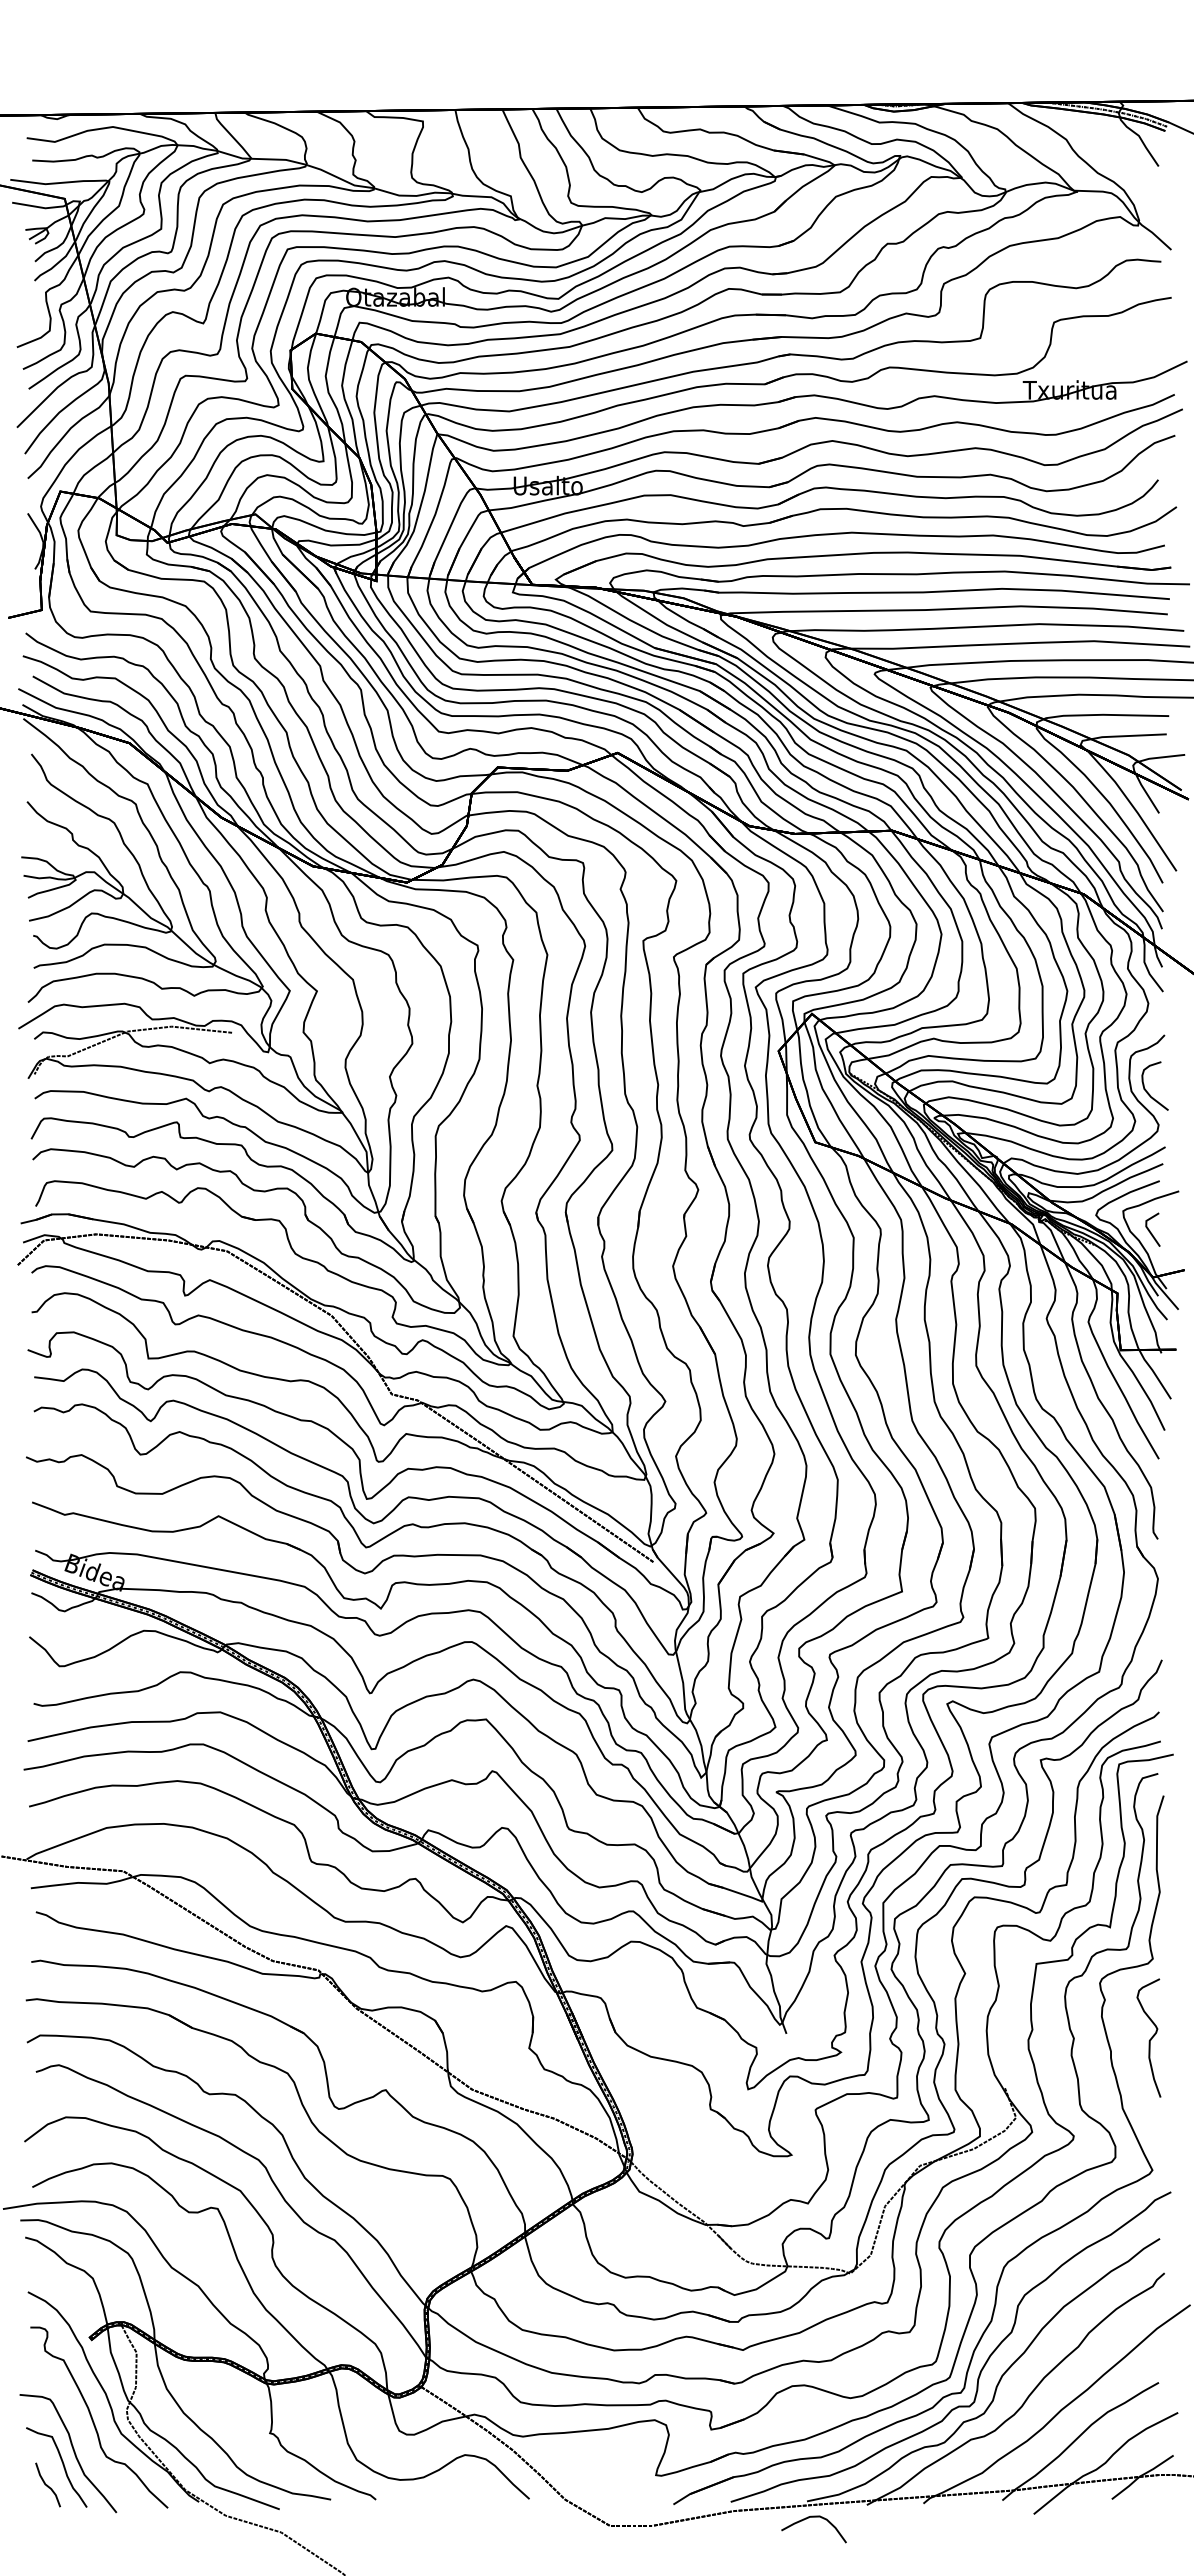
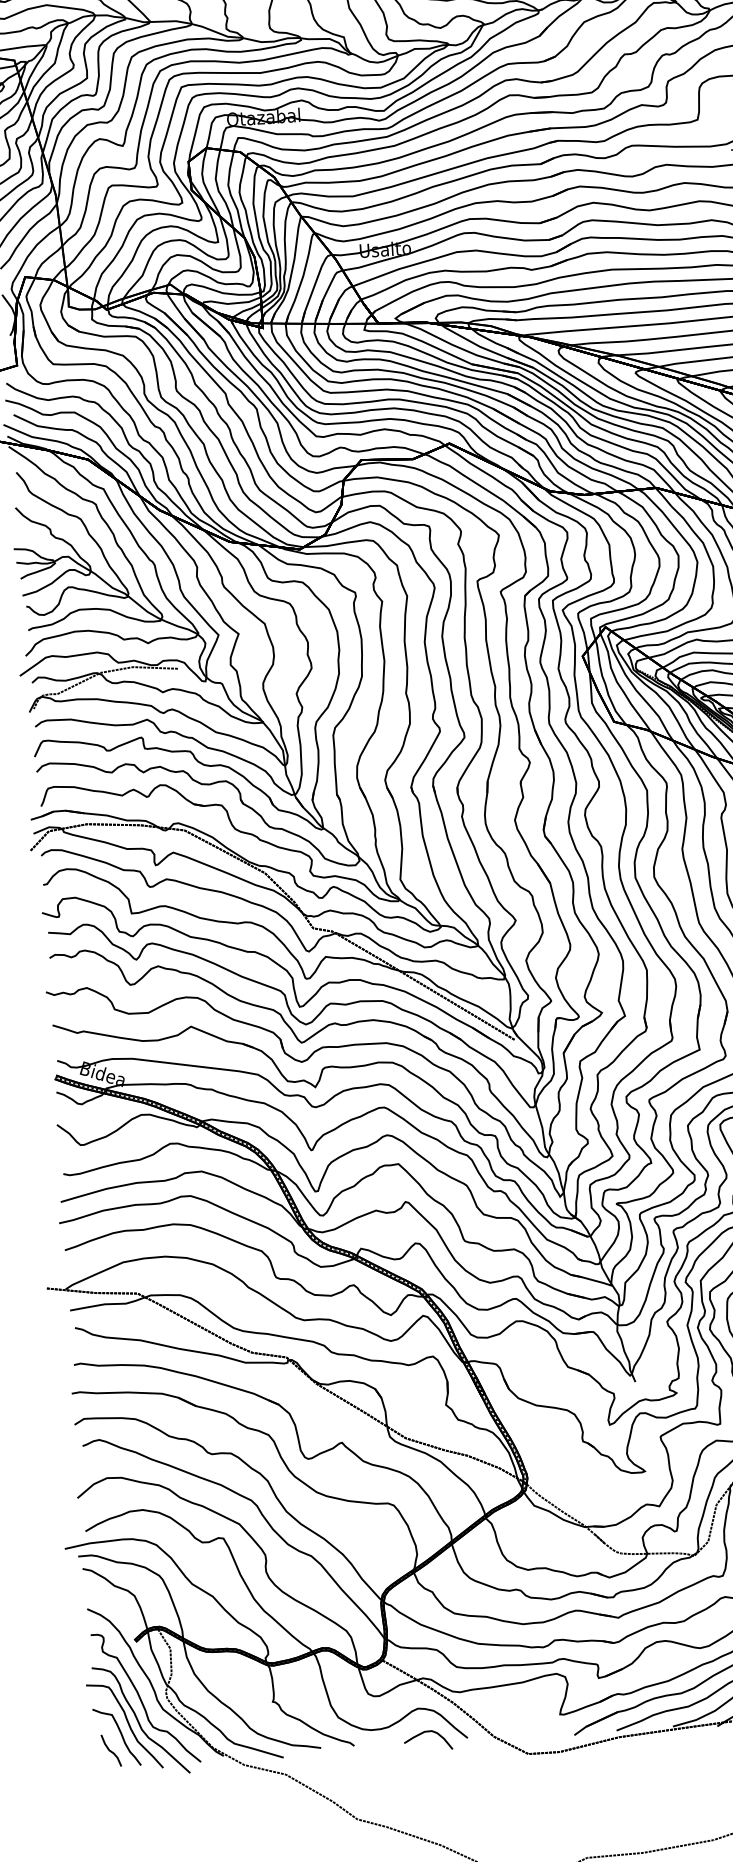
curve: (87, 2446) -> (138, 1720), added
curve: (813, 2517) -> (427, 1732), moved

